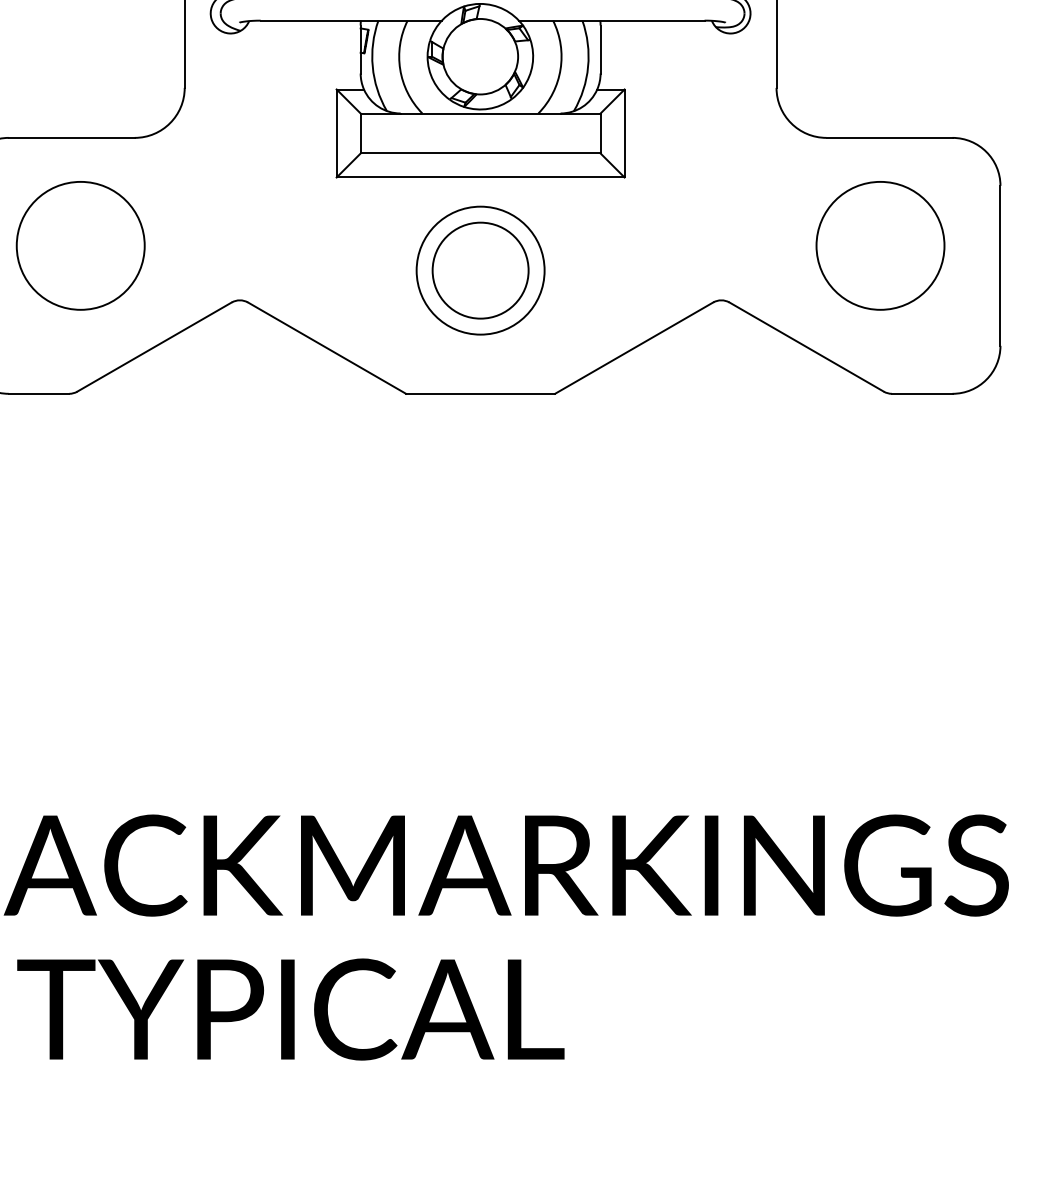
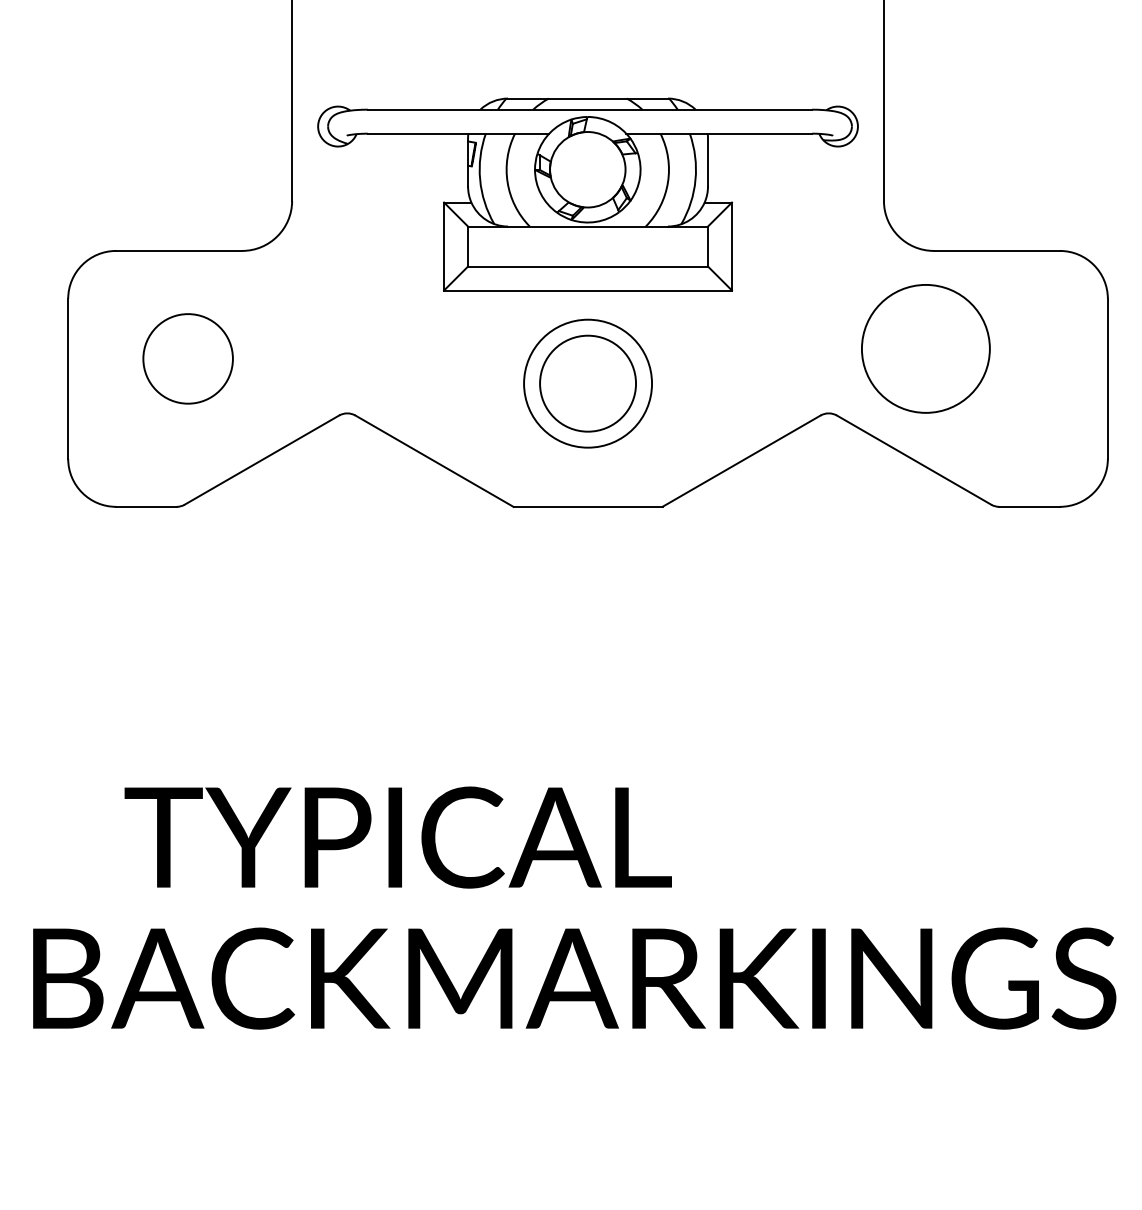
circle: (81, 245) -> (188, 358), size x0.7
circle: (880, 245) -> (925, 348), moved
text: (290, 1009) -> (397, 837), moved

